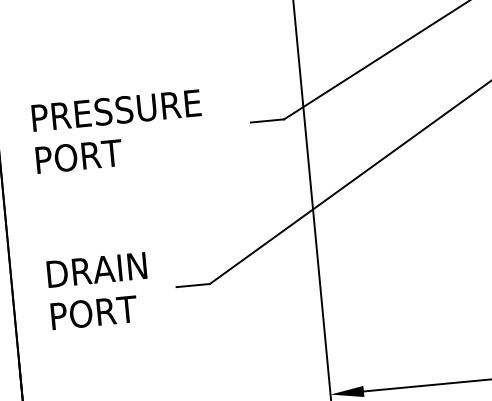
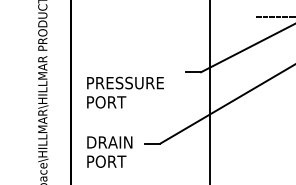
text: (118, 131) -> (125, 92), moved
text: (98, 289) -> (109, 151), moved

